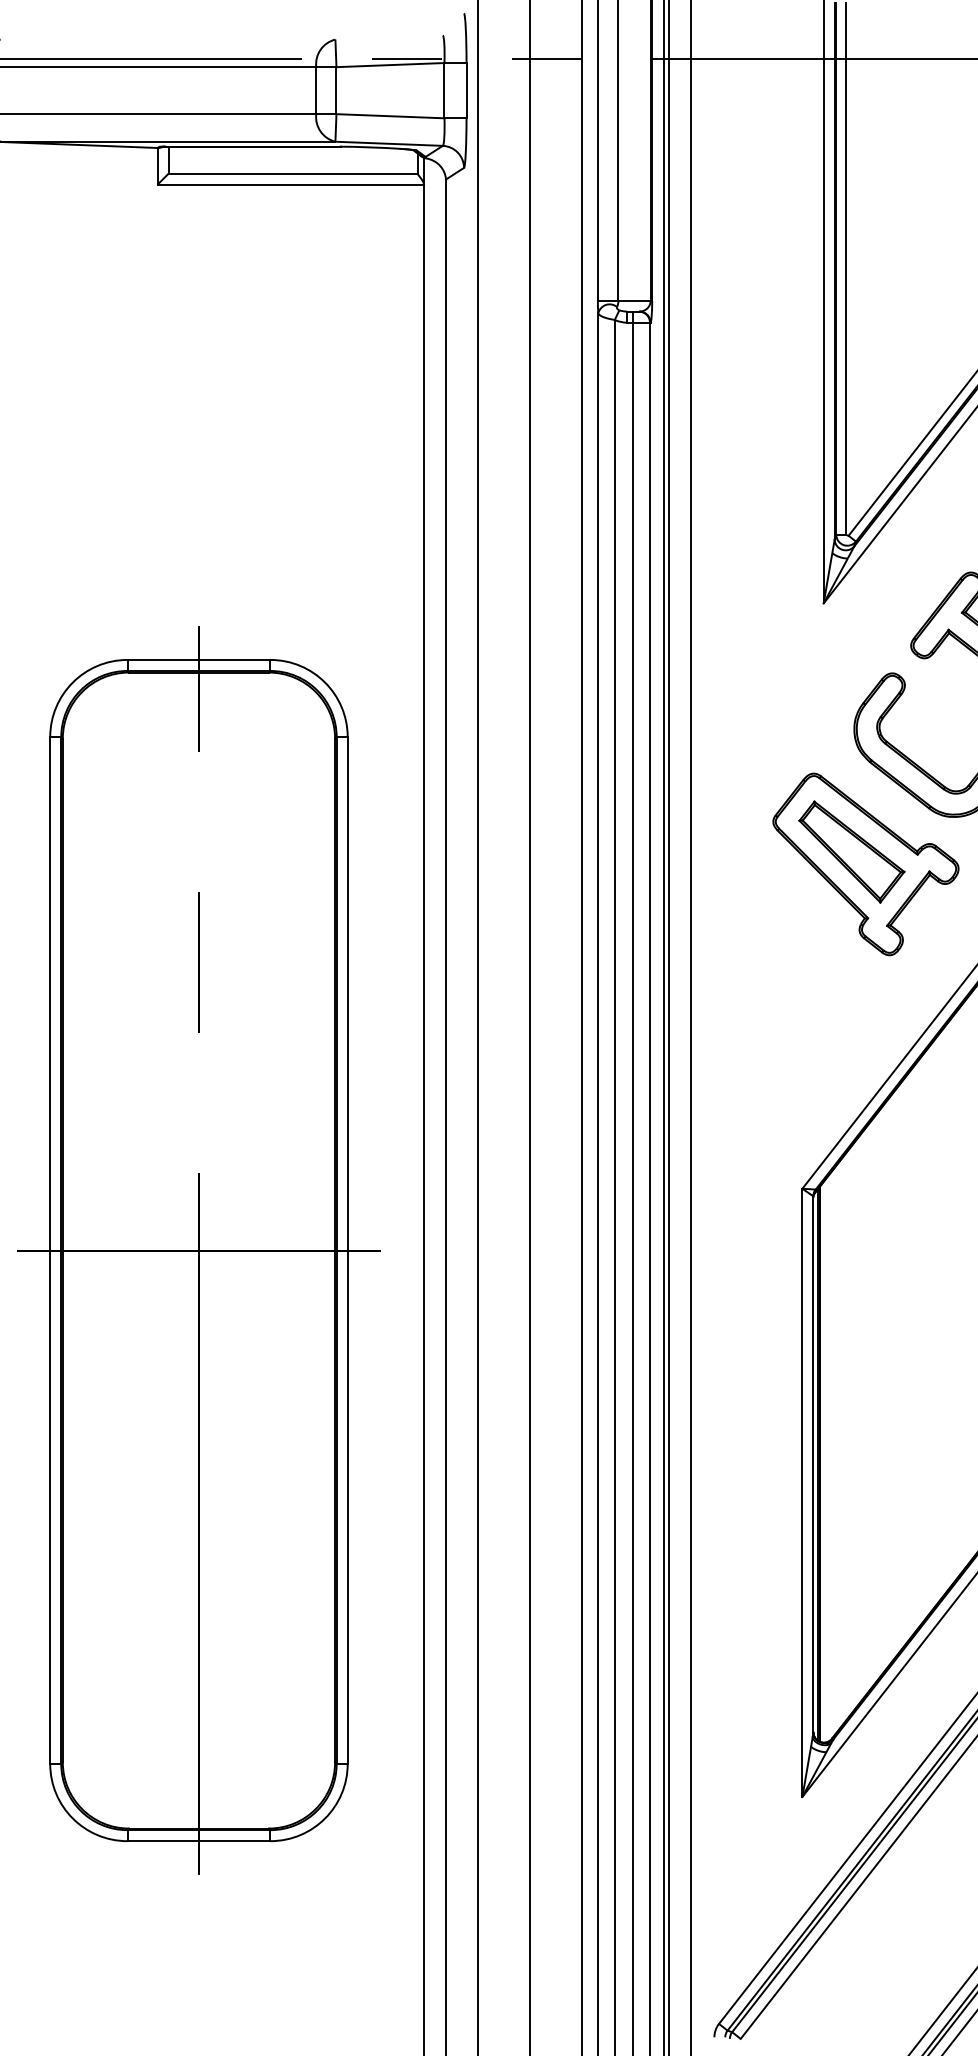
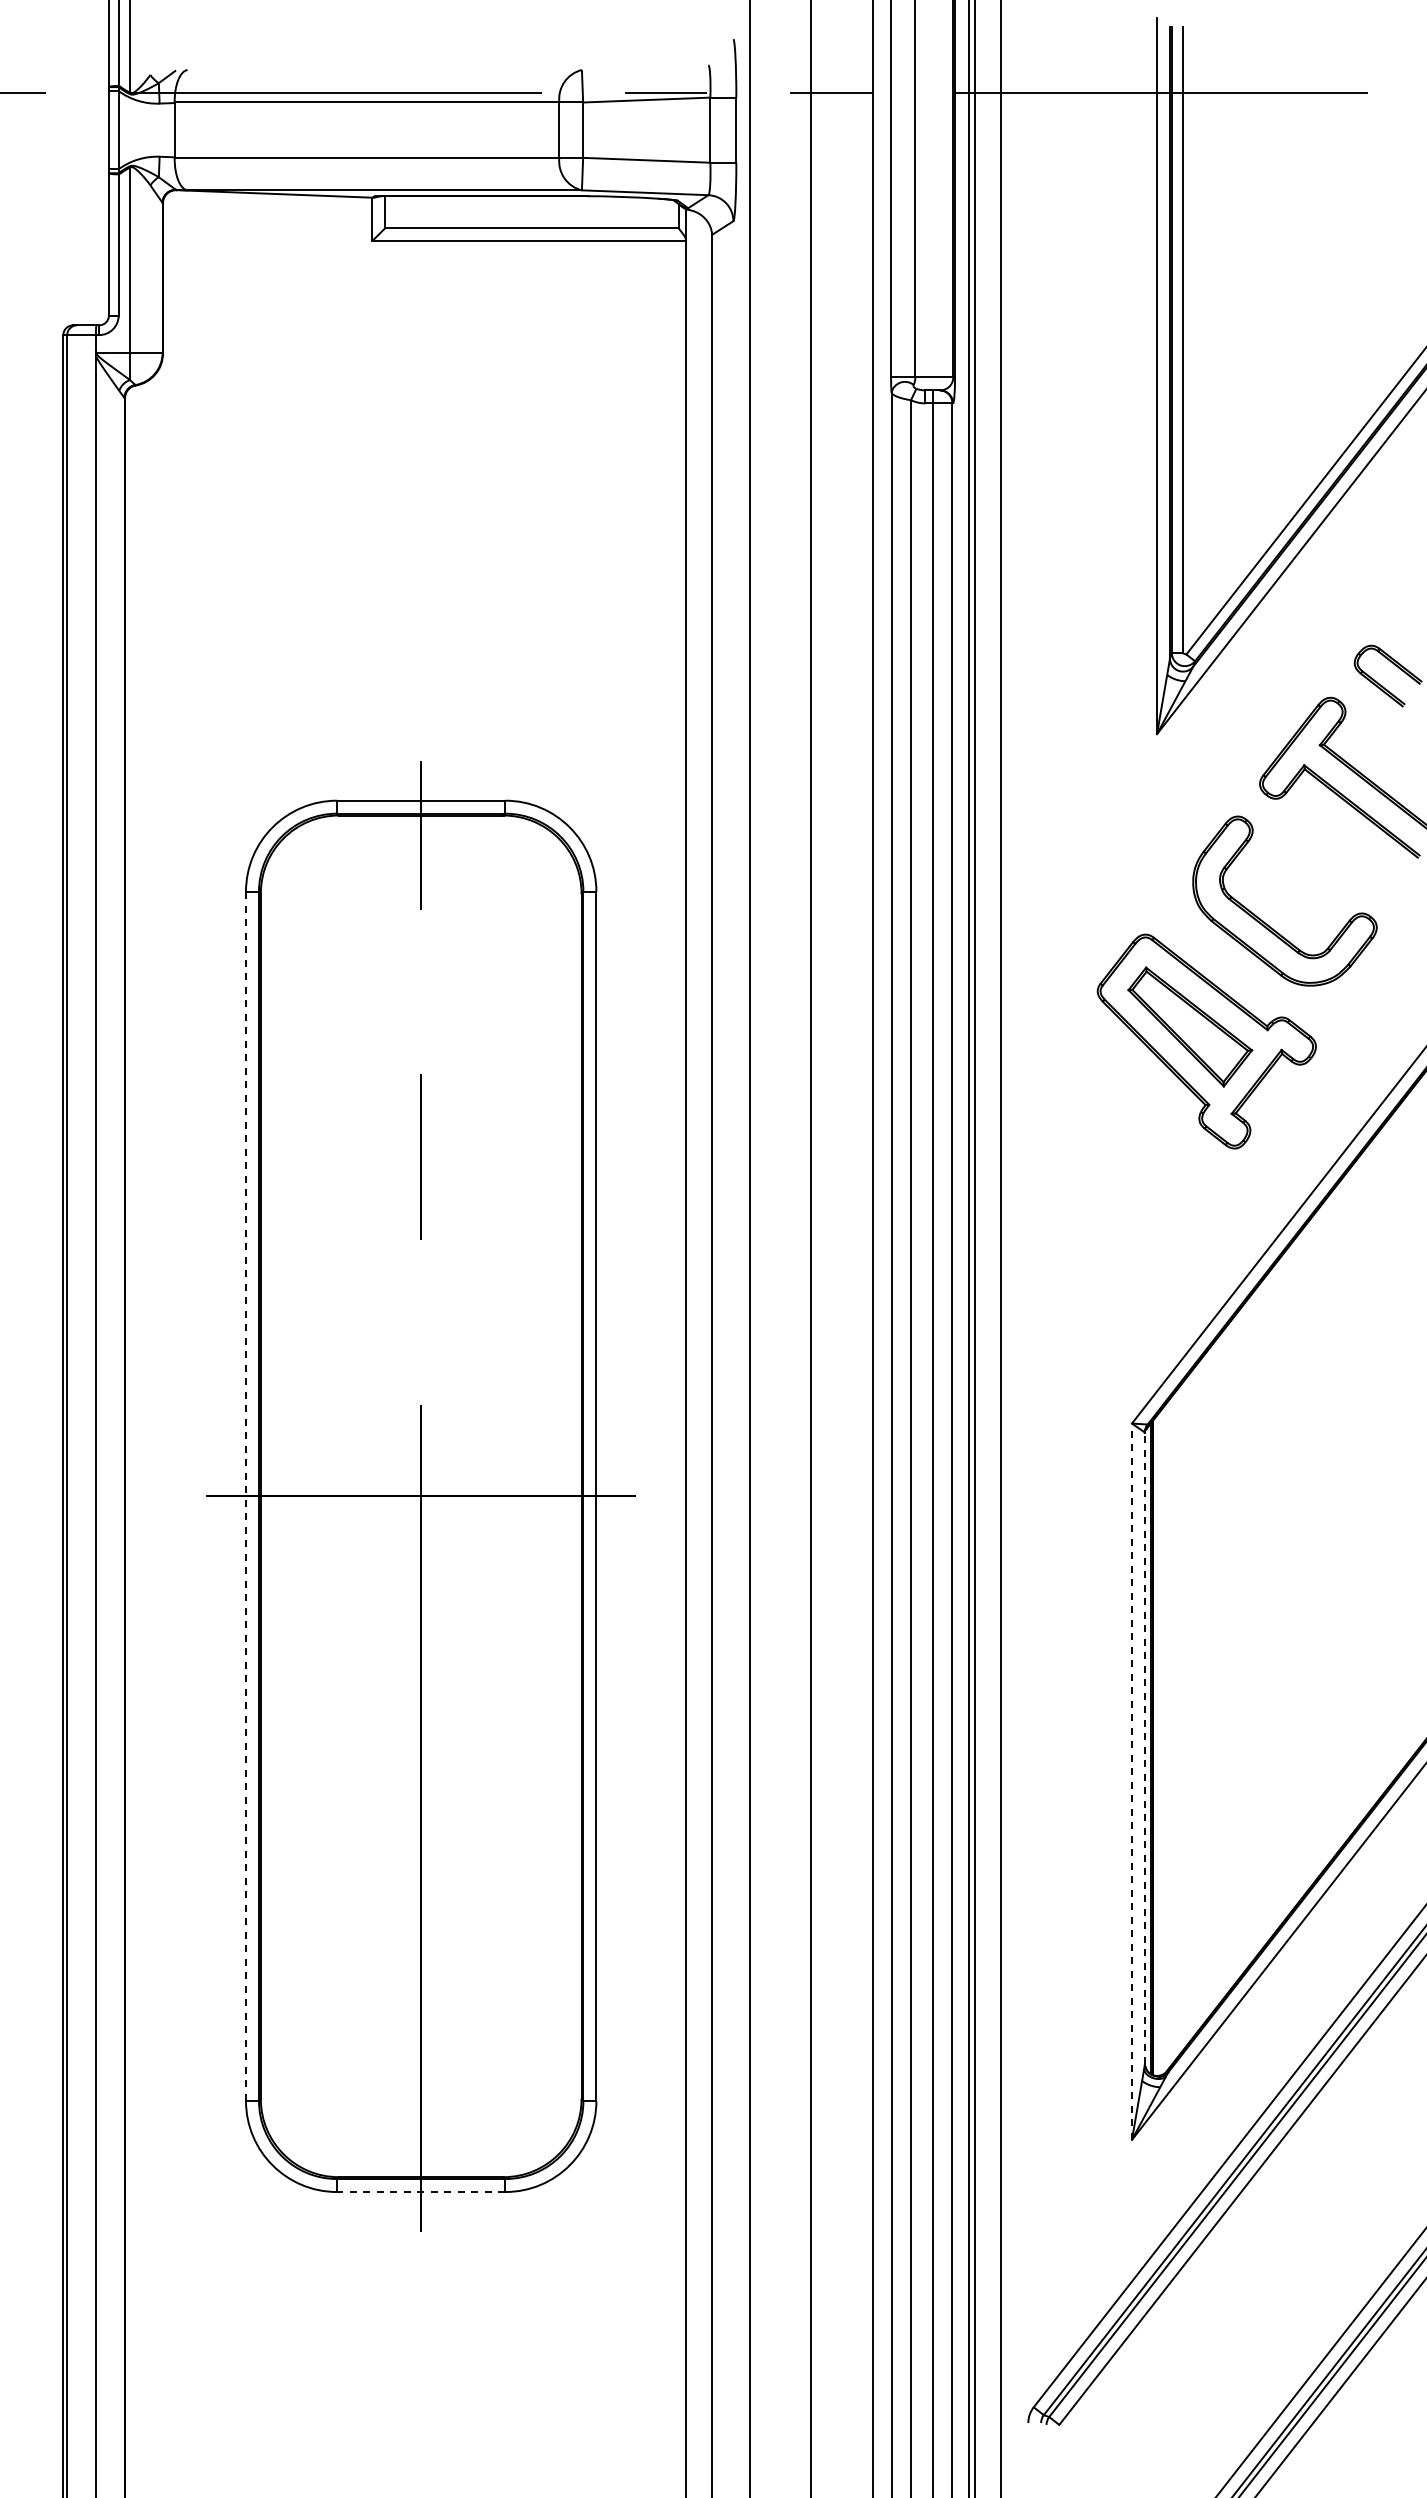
line: (50, 1250) -> (246, 1496), solid -> dashed
line: (813, 1464) -> (1144, 1748), solid -> dashed
line: (802, 1492) -> (1131, 1781), solid -> dashed
line: (198, 1841) -> (420, 2192), solid -> dashed

